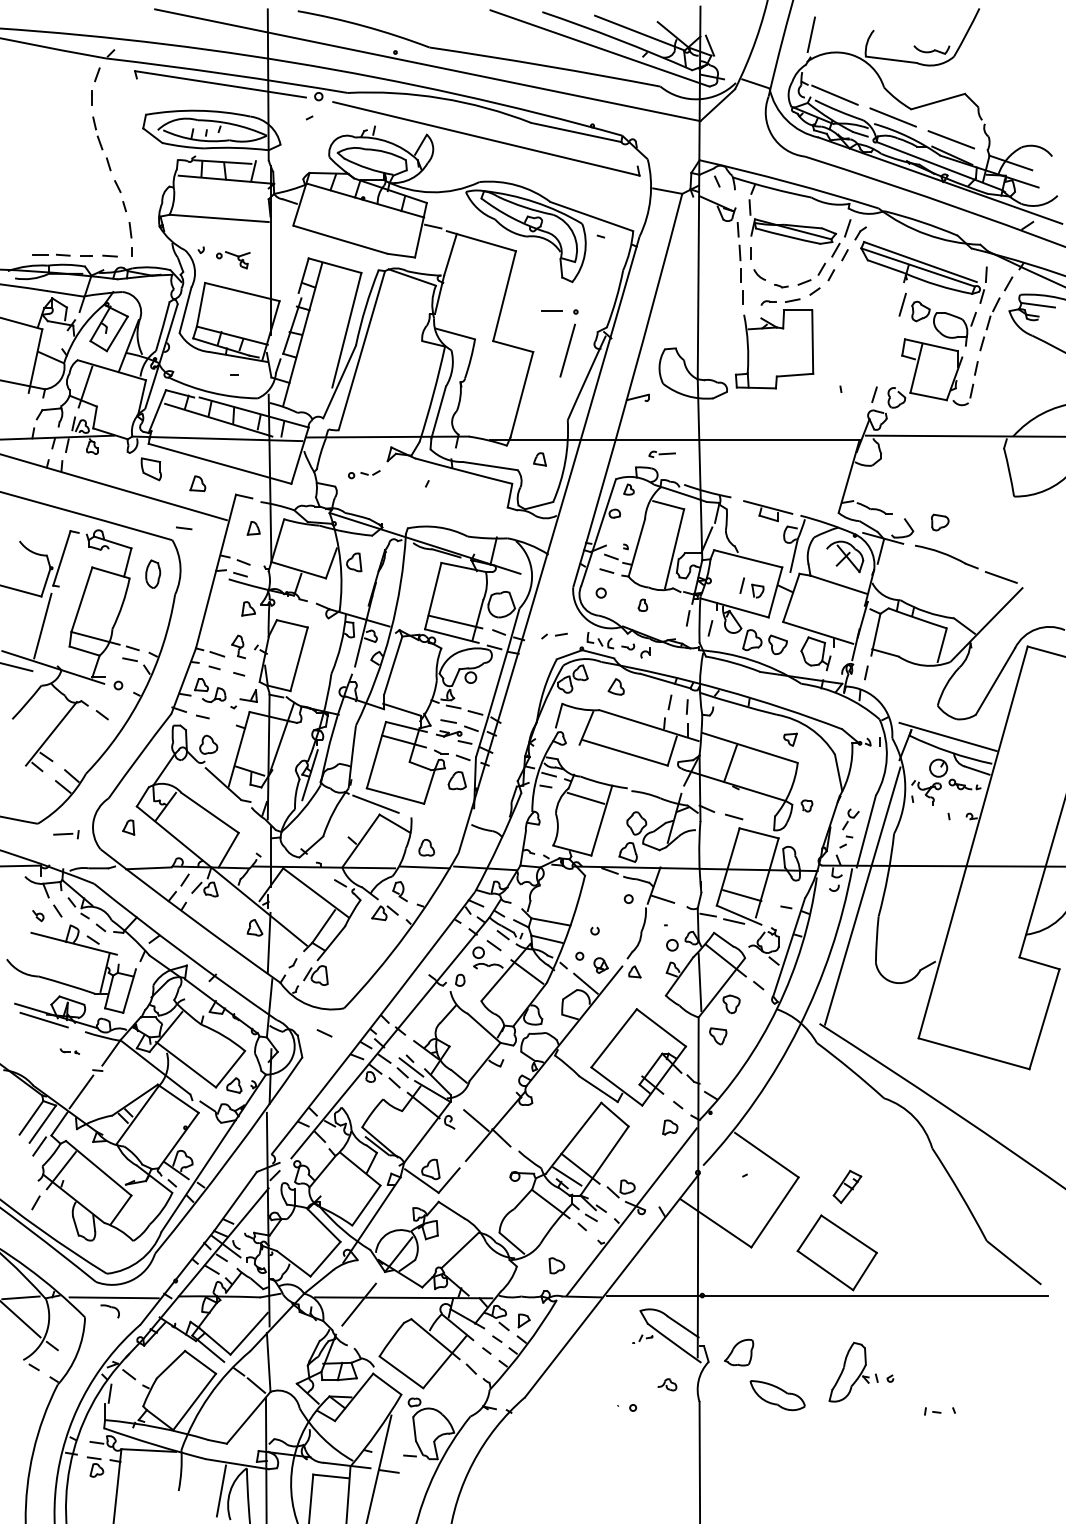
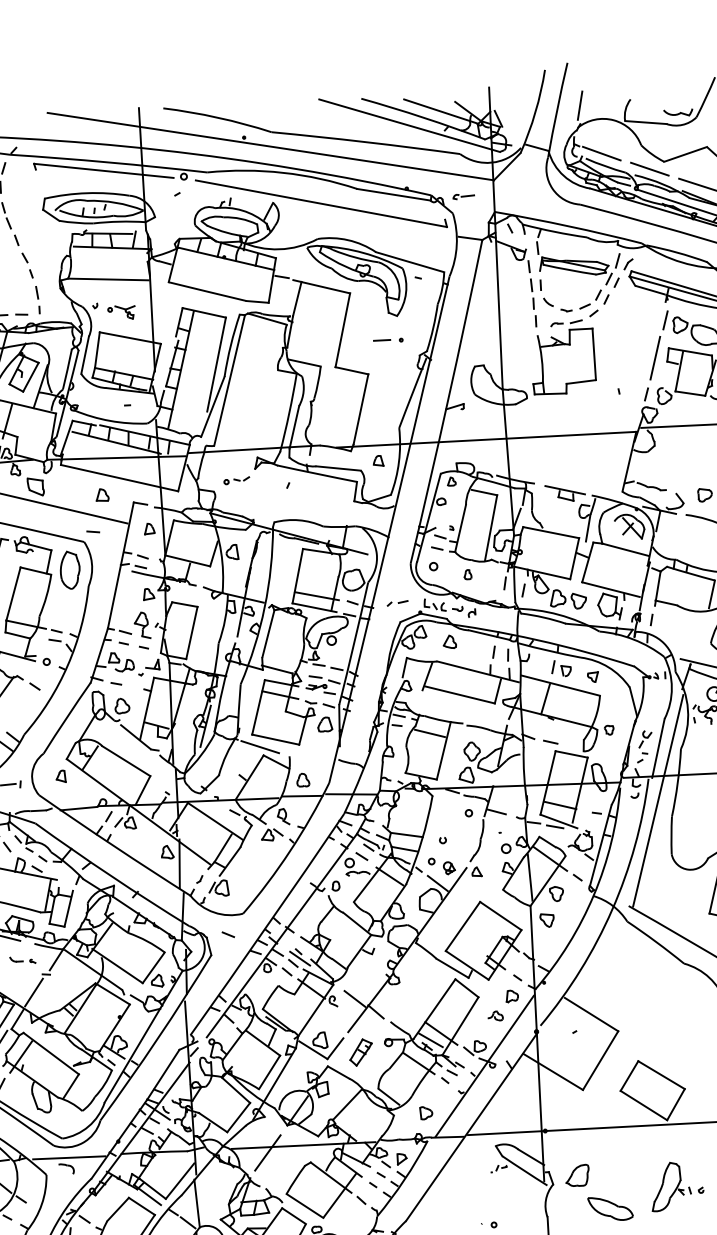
line: (567, 350) -> (655, 358), moved
part: (661, 453) -> (463, 196), moved
part: (150, 469) -> (35, 487), moved
part: (152, 574) -> (69, 570), size x1.67
part: (751, 587) -> (560, 668), moved
part: (238, 646) -> (142, 625), size x1.43
part: (69, 1051) -> (22, 960), size x1.67
part: (847, 1186) -> (361, 1052), moved
part: (667, 1384) -> (495, 1015), moved

